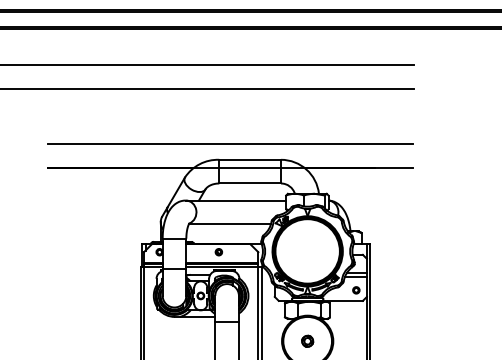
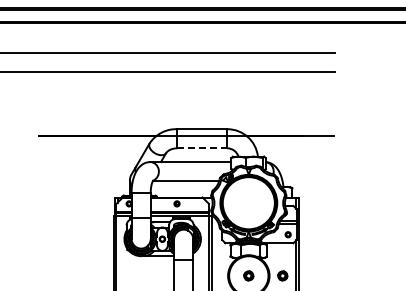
line: (230, 144) -> (186, 116), removed
line: (250, 183) -> (202, 148), solid -> dashed
part: (349, 340) -> (282, 275), added

